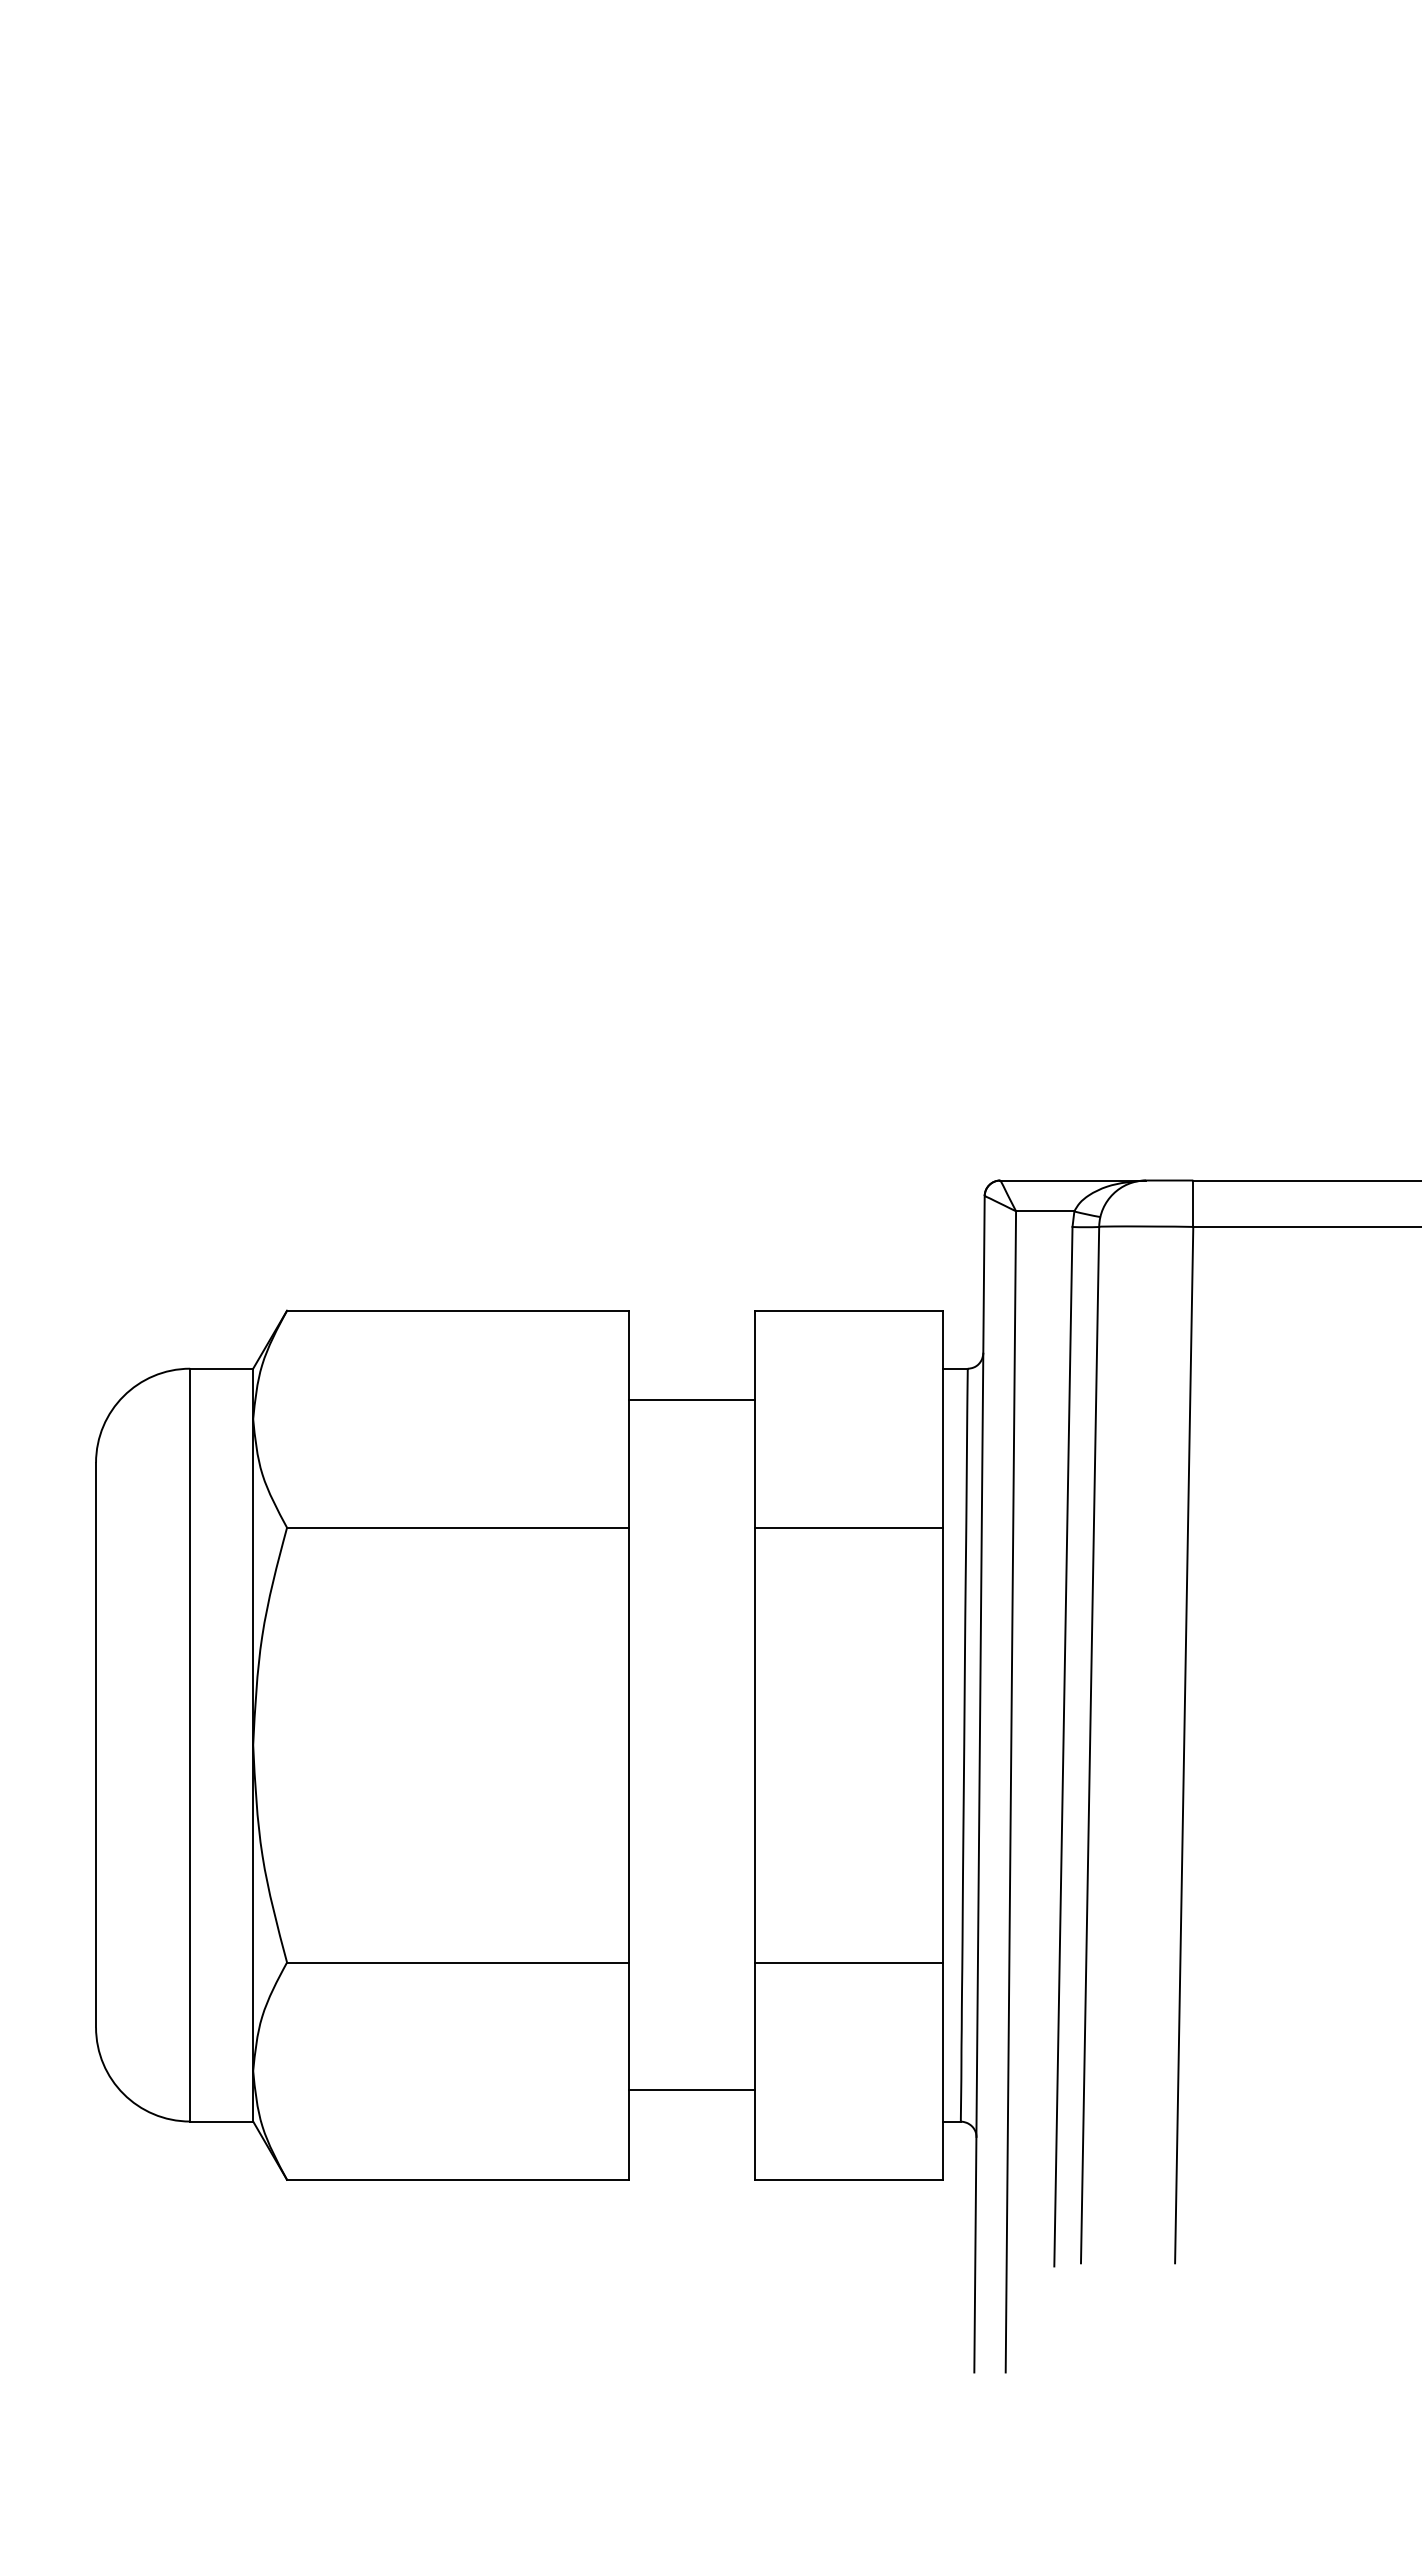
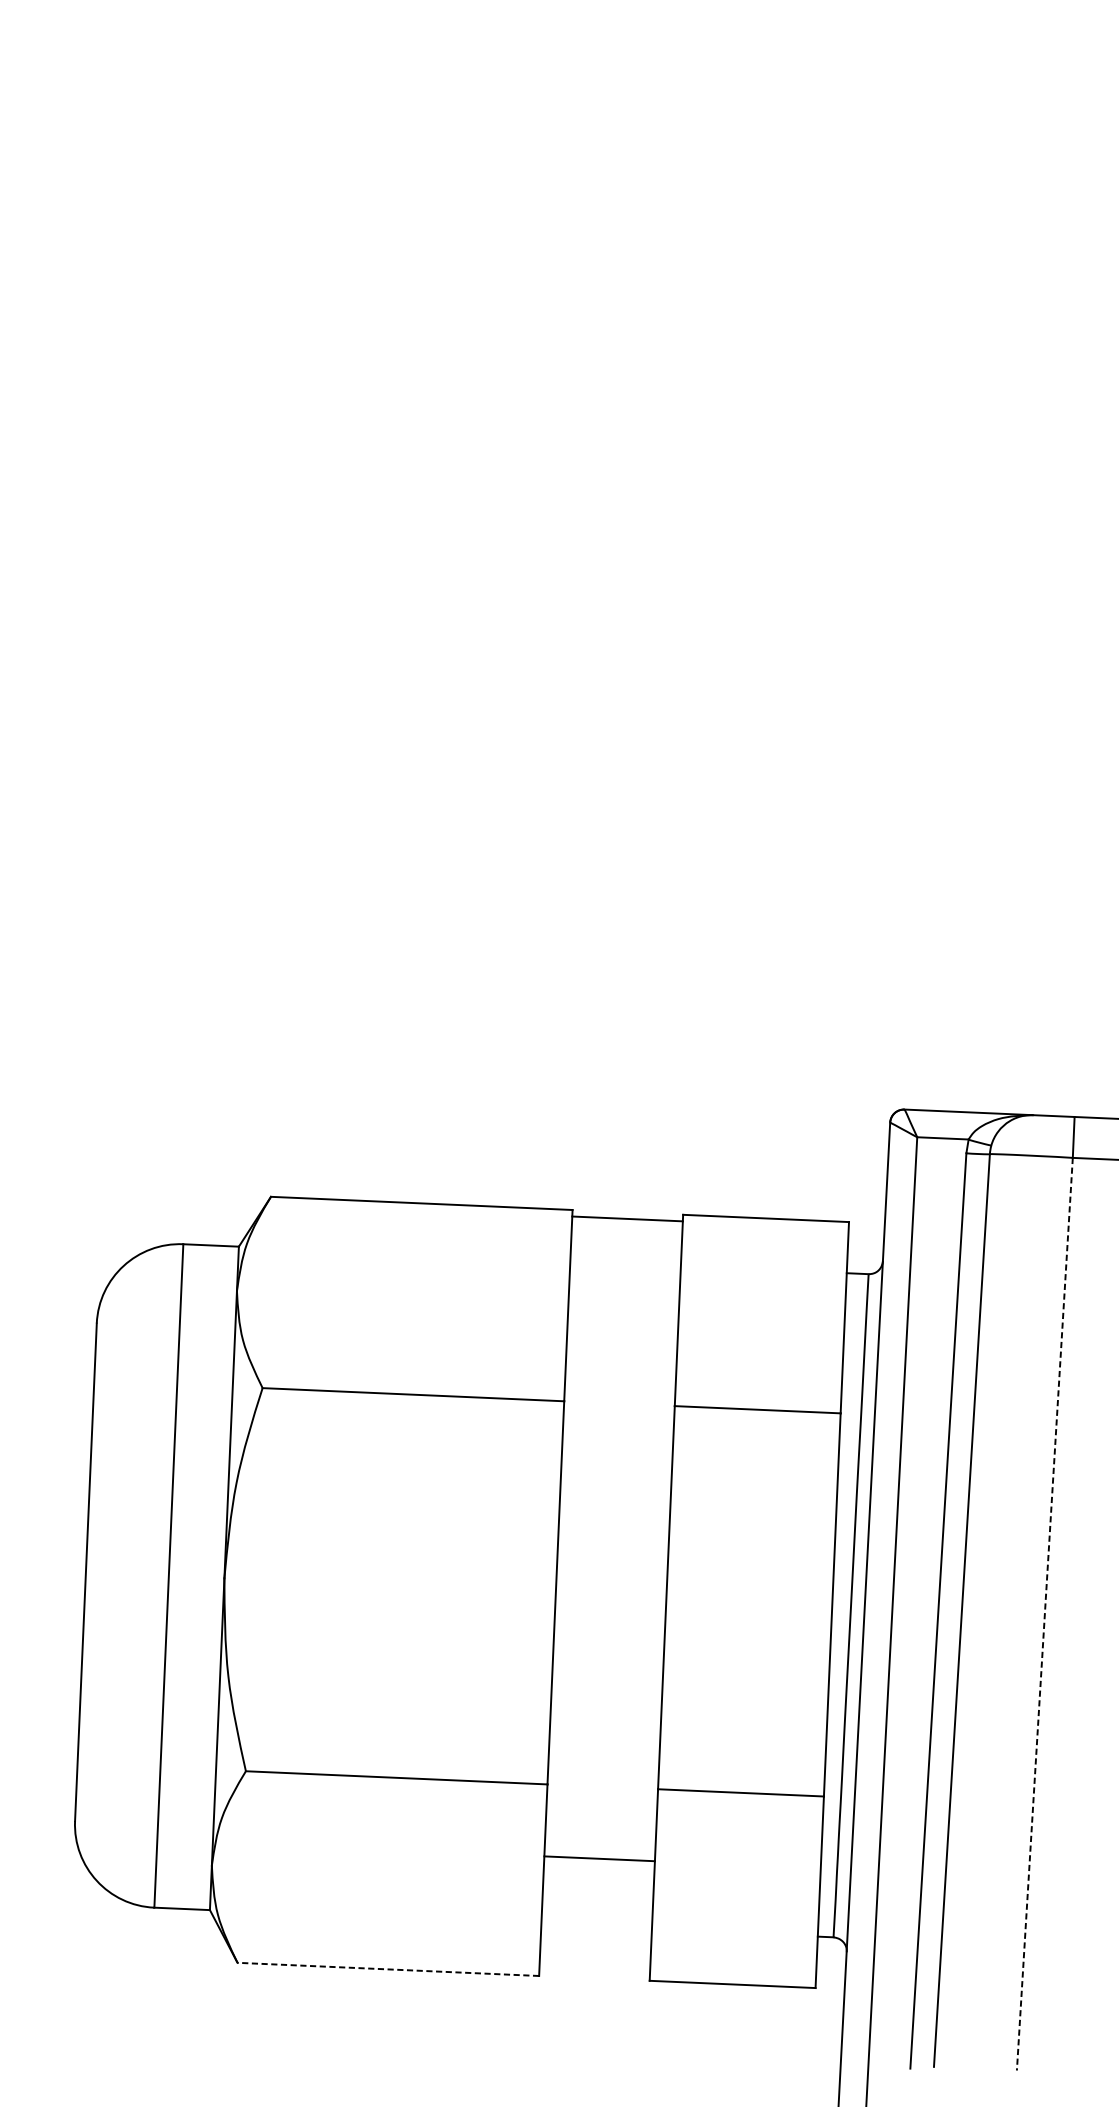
line: (691, 1400) -> (627, 1219), moved
line: (1184, 1745) -> (1045, 1614), solid -> dashed
line: (691, 2090) -> (599, 1859), moved
line: (457, 2179) -> (387, 1969), solid -> dashed

